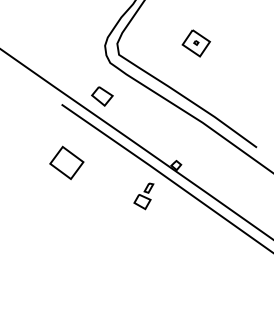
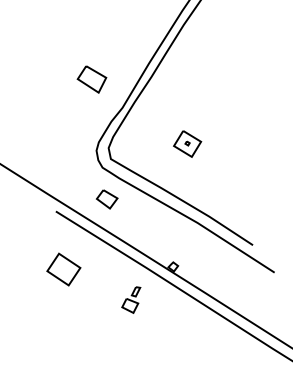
part: (102, 96) -> (107, 199), moved
part: (144, 195) -> (131, 299), moved

